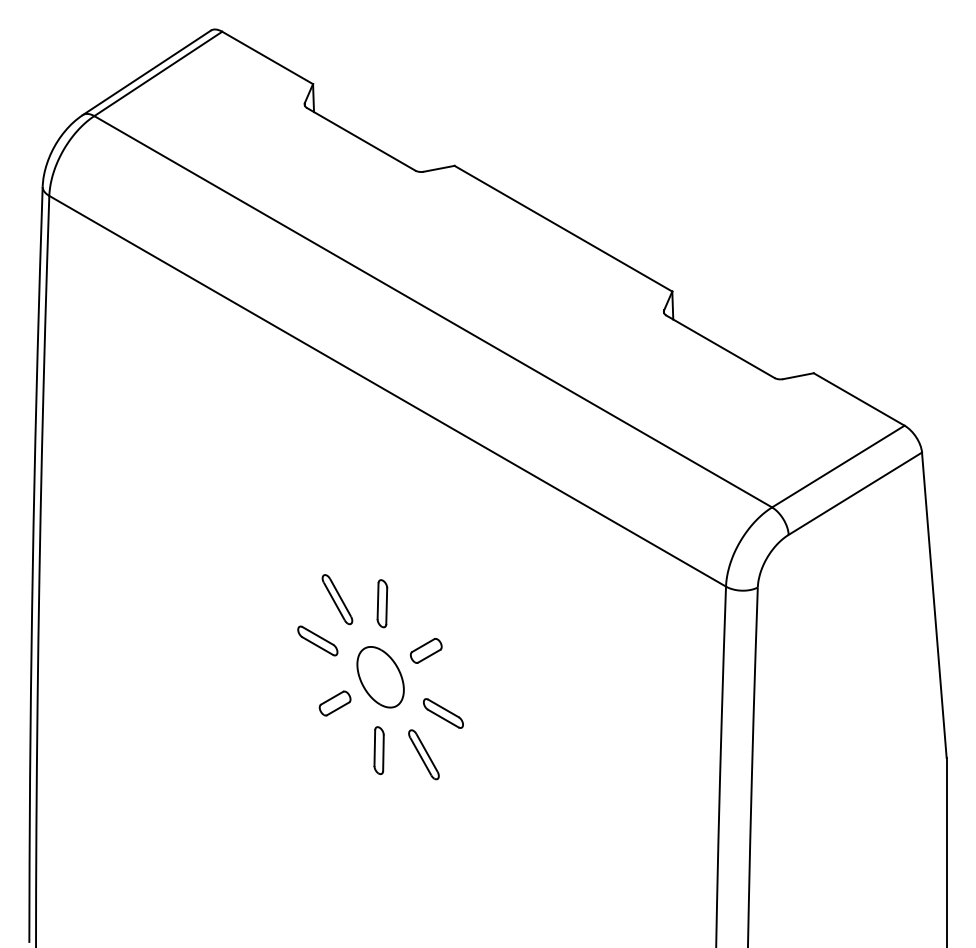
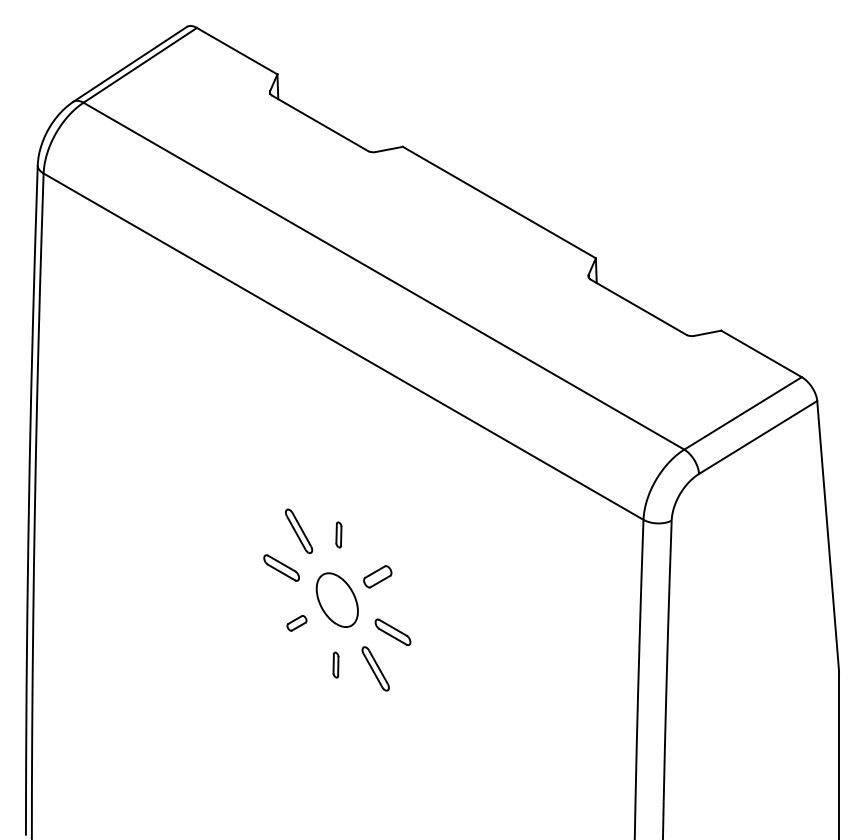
part: (381, 603) -> (338, 534), size x0.6
part: (334, 702) -> (296, 622), size x0.7
part: (378, 749) -> (335, 664), size x0.6

